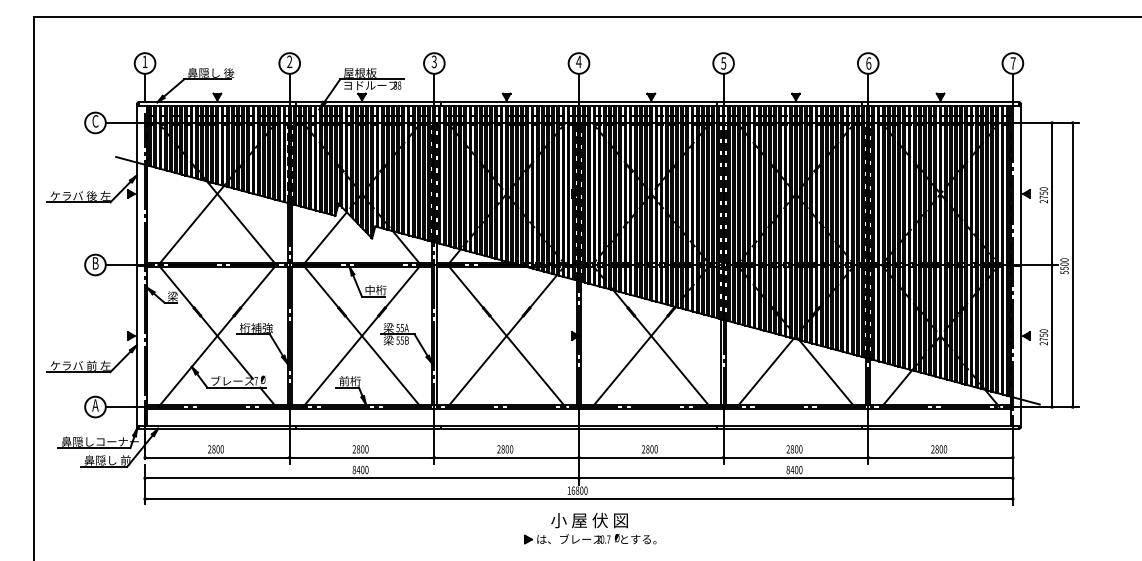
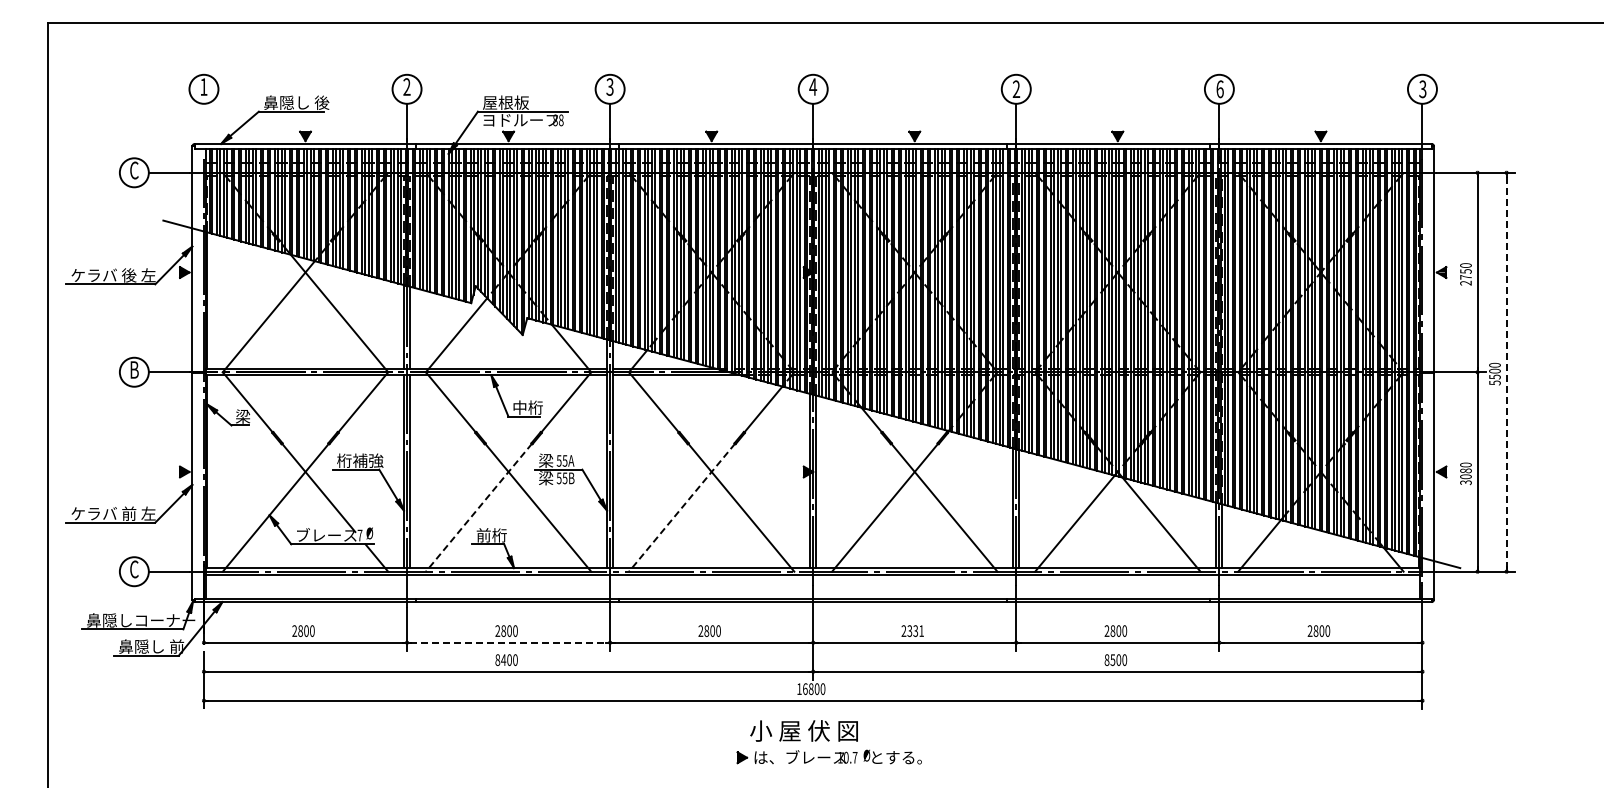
text: (723, 63) -> (1016, 89), 5 -> 2
text: (1012, 63) -> (1422, 89), 7 -> 3
line: (144, 86) -> (203, 121), removed
line: (1072, 265) -> (1506, 372), solid -> dashed
text: (1043, 339) -> (1465, 476), 2750 -> 3080
line: (340, 362) -> (478, 508), solid -> dashed
line: (485, 362) -> (681, 508), solid -> dashed
text: (94, 405) -> (133, 569), A -> C
text: (651, 448) -> (915, 630), 2800 -> 2331
line: (361, 457) -> (508, 642), solid -> dashed
text: (792, 470) -> (1112, 660), 8400 -> 8500
text: (589, 520) -> (803, 730), moved

